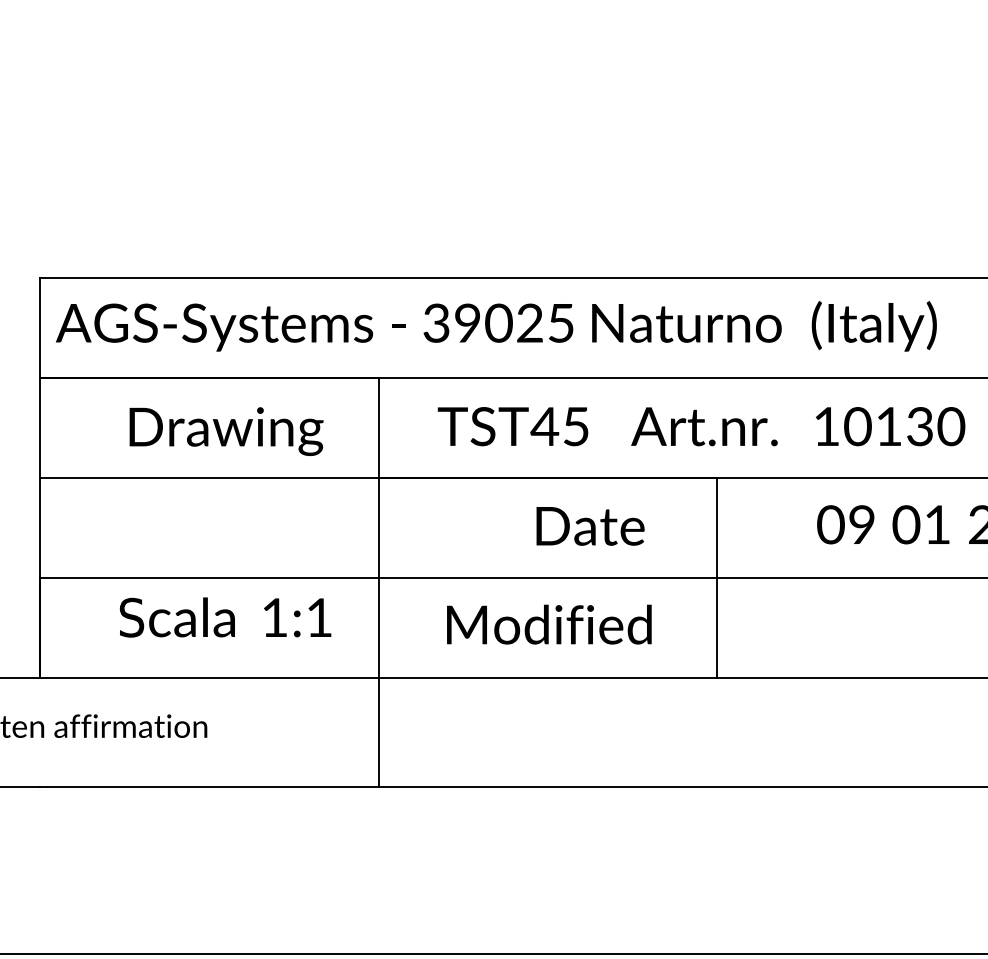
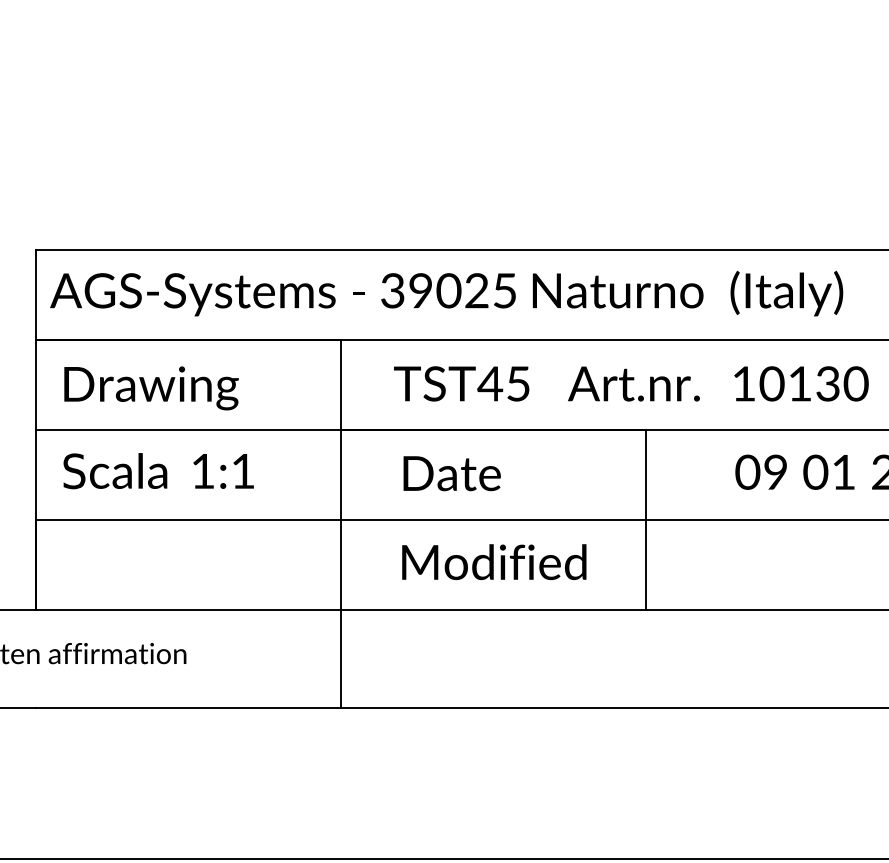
text: (226, 431) -> (151, 388), moved
text: (590, 526) -> (452, 473), moved
text: (225, 617) -> (158, 471), moved

